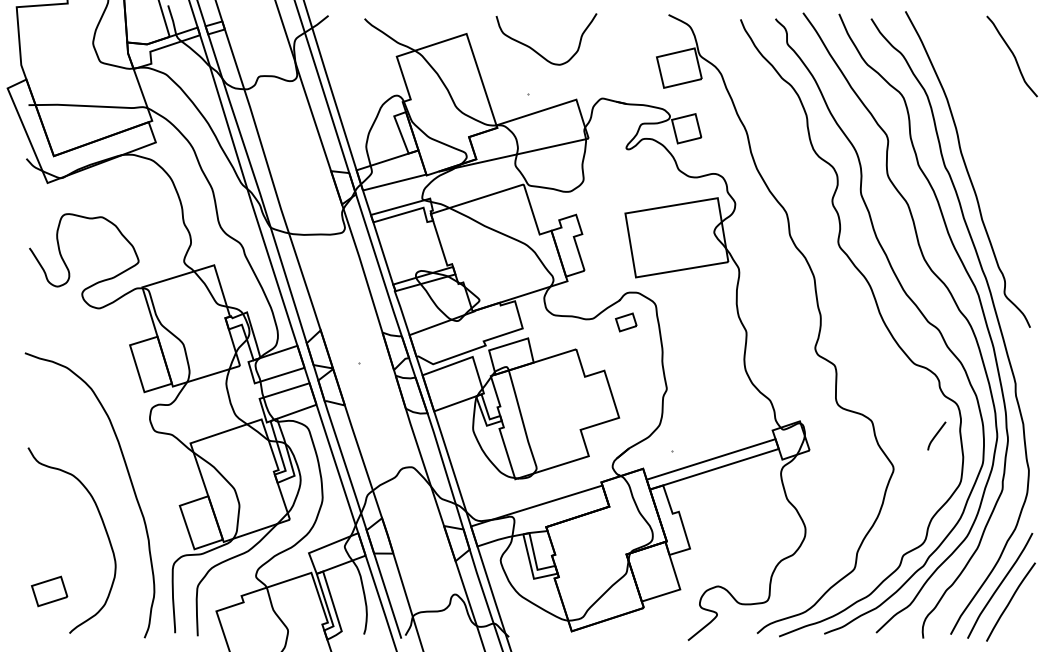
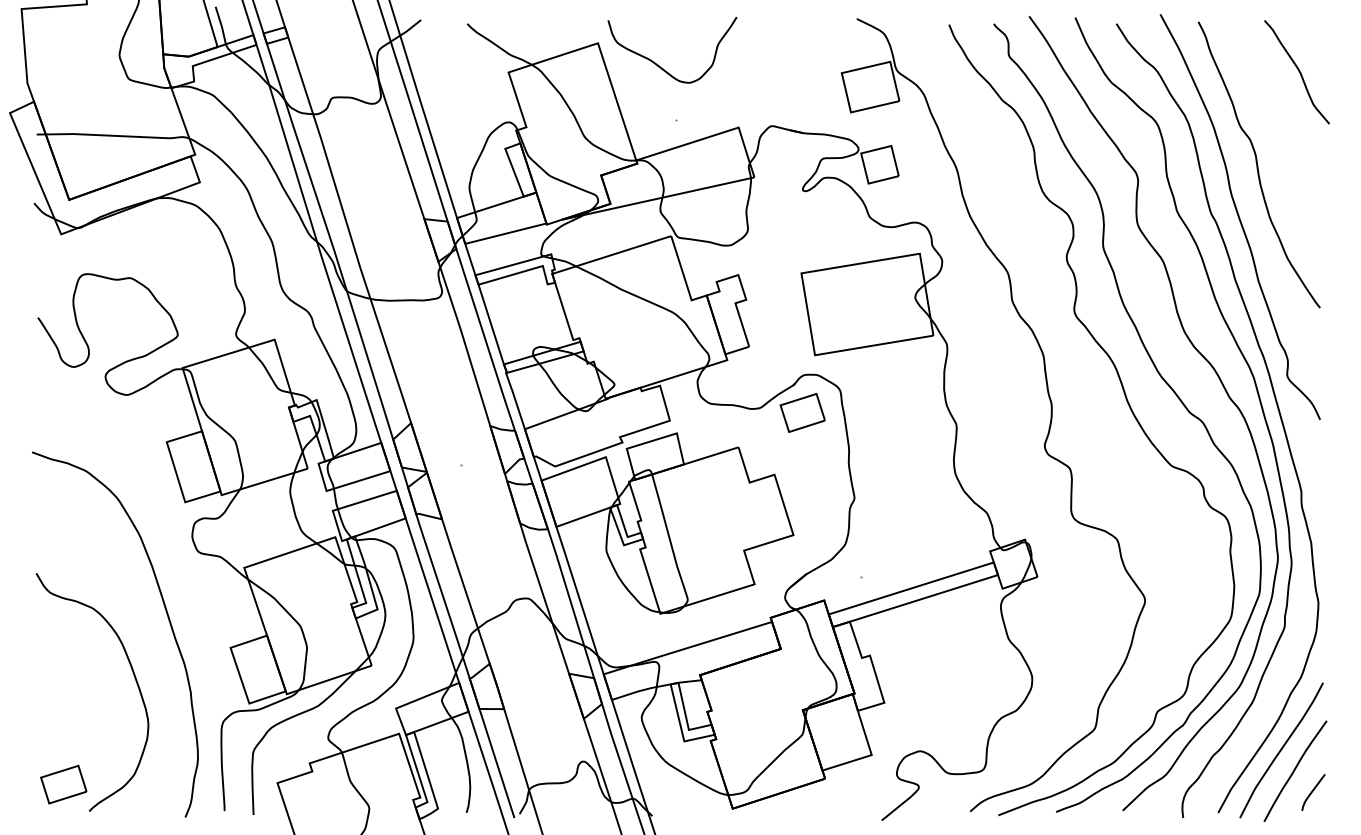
curve: (535, 50) -> (658, 64), moved
curve: (981, 128) -> (1257, 164), added
part: (626, 322) -> (802, 412), size x1.67
curve: (936, 435) -> (1313, 791), moved
part: (49, 591) -> (63, 784), moved

